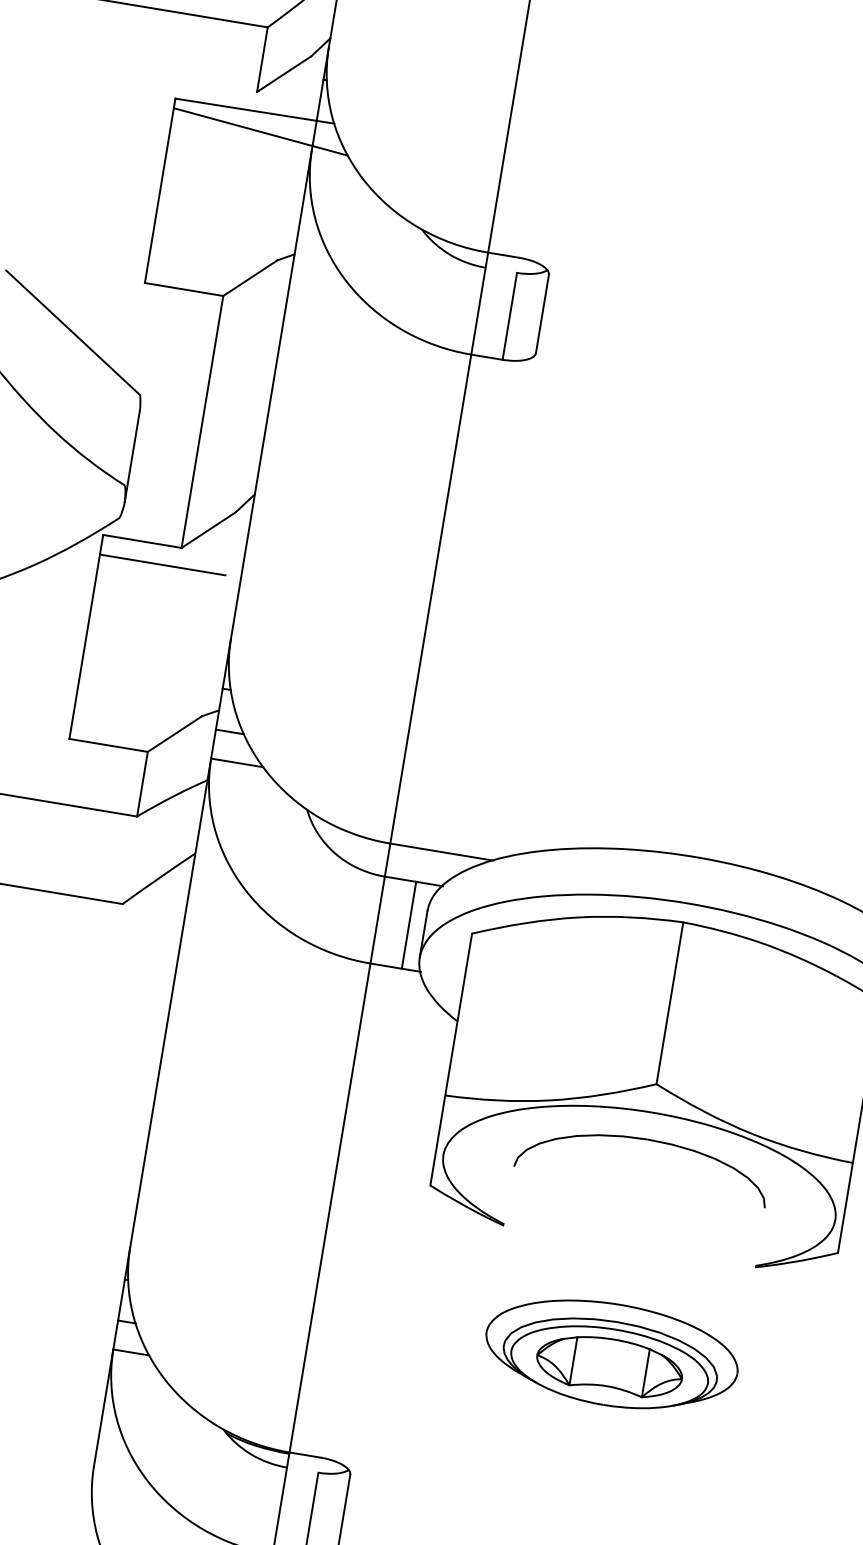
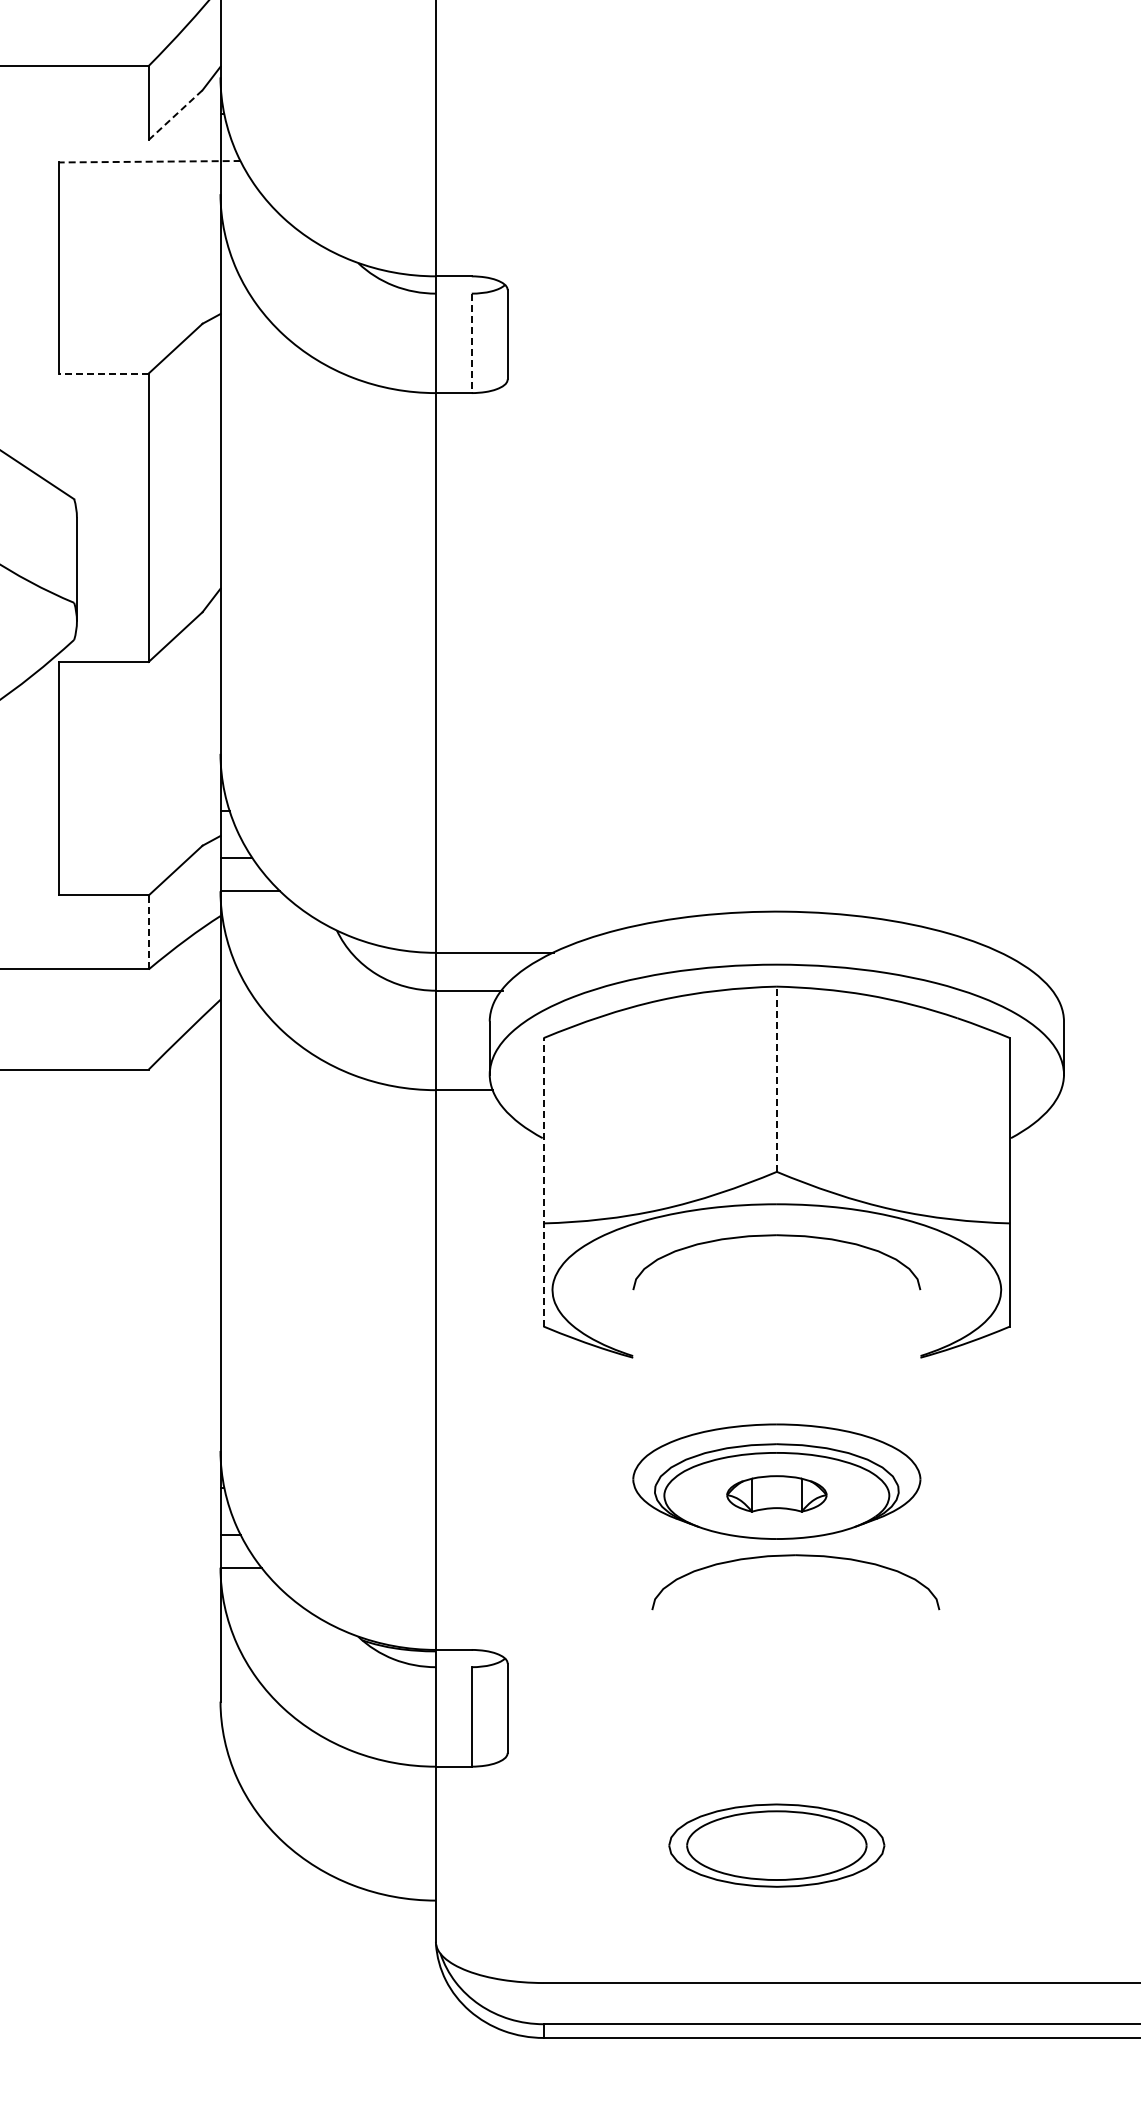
line: (283, 74) -> (175, 115), solid -> dashed
line: (254, 110) -> (149, 161), solid -> dashed
line: (261, 131) -> (160, 183), removed
line: (183, 289) -> (103, 373), solid -> dashed
line: (509, 316) -> (471, 343), solid -> dashed
line: (162, 565) -> (130, 684), removed
line: (142, 784) -> (148, 932), solid -> dashed
line: (408, 925) -> (471, 1040), removed
line: (669, 1003) -> (776, 1079), solid -> dashed
line: (451, 1058) -> (543, 1181), solid -> dashed
part: (609, 1365) -> (776, 1493), size x0.6
part: (617, 1422) -> (795, 1556), added

